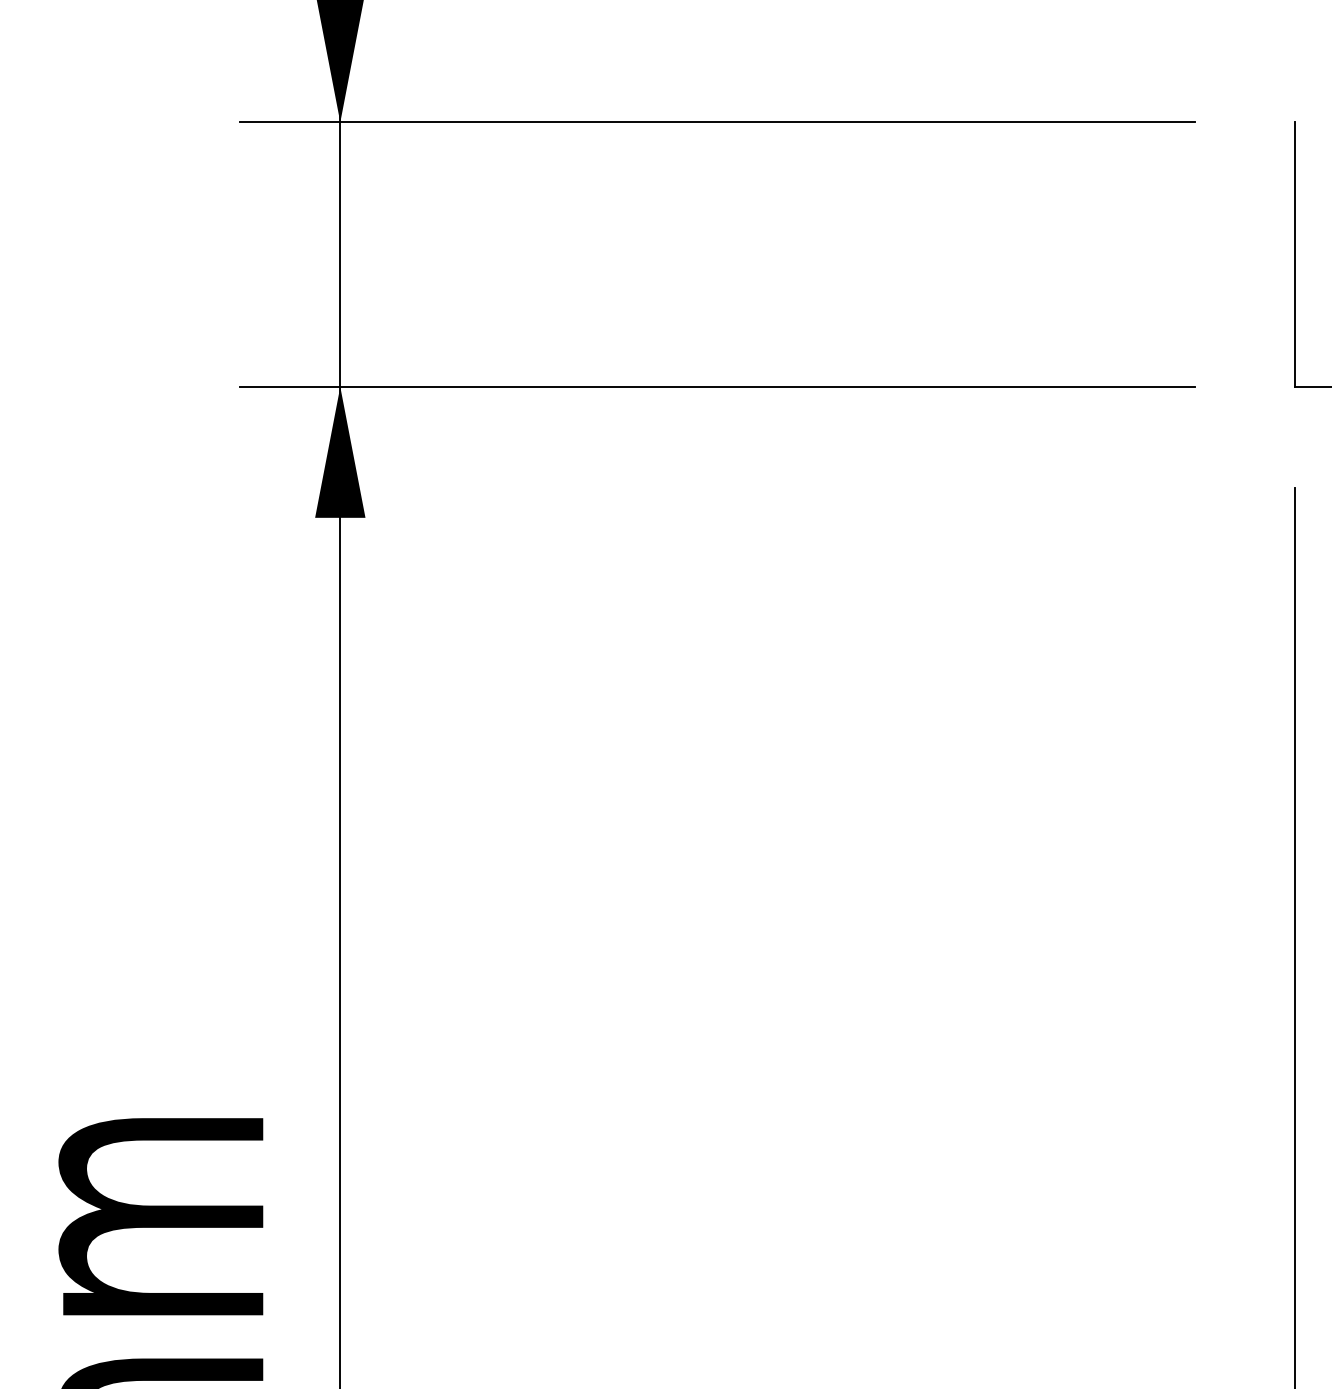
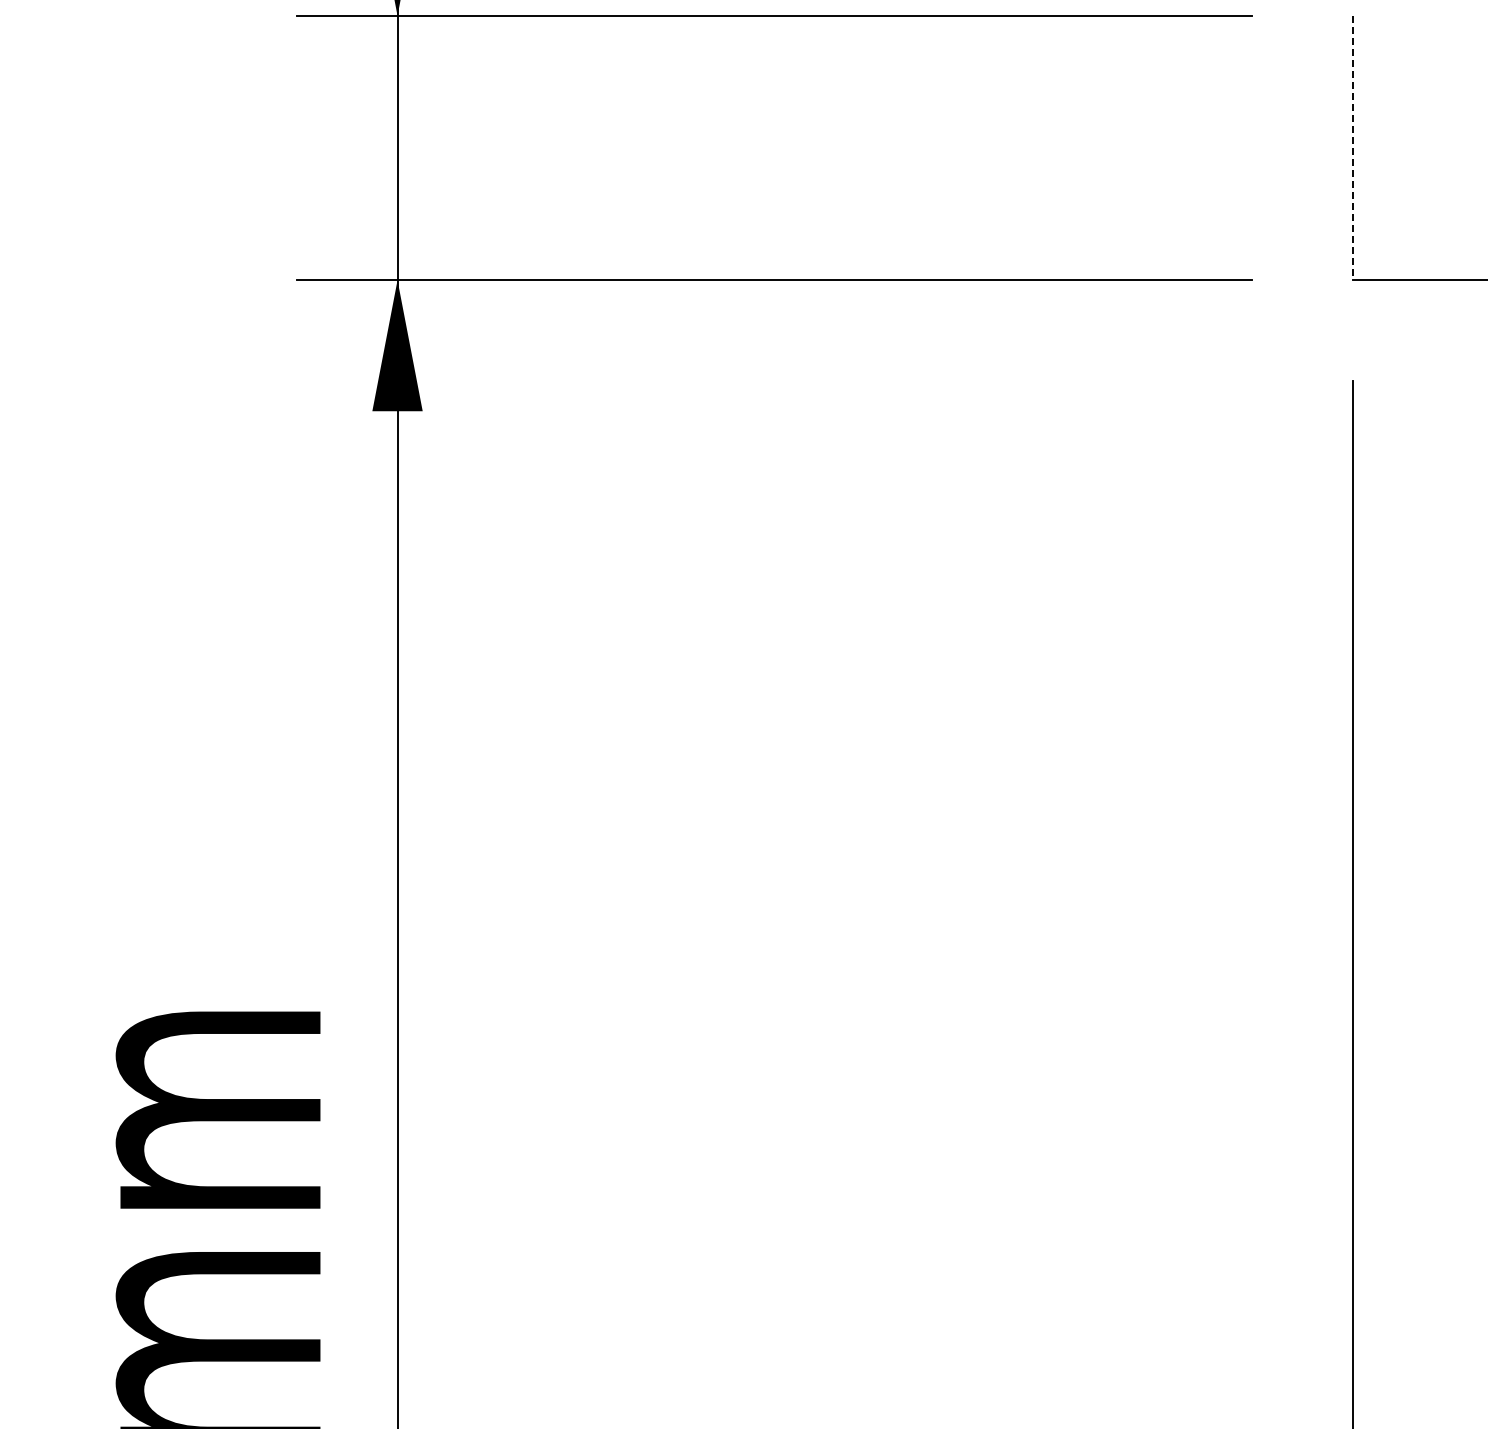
line: (1295, 255) -> (1352, 148), solid -> dashed

